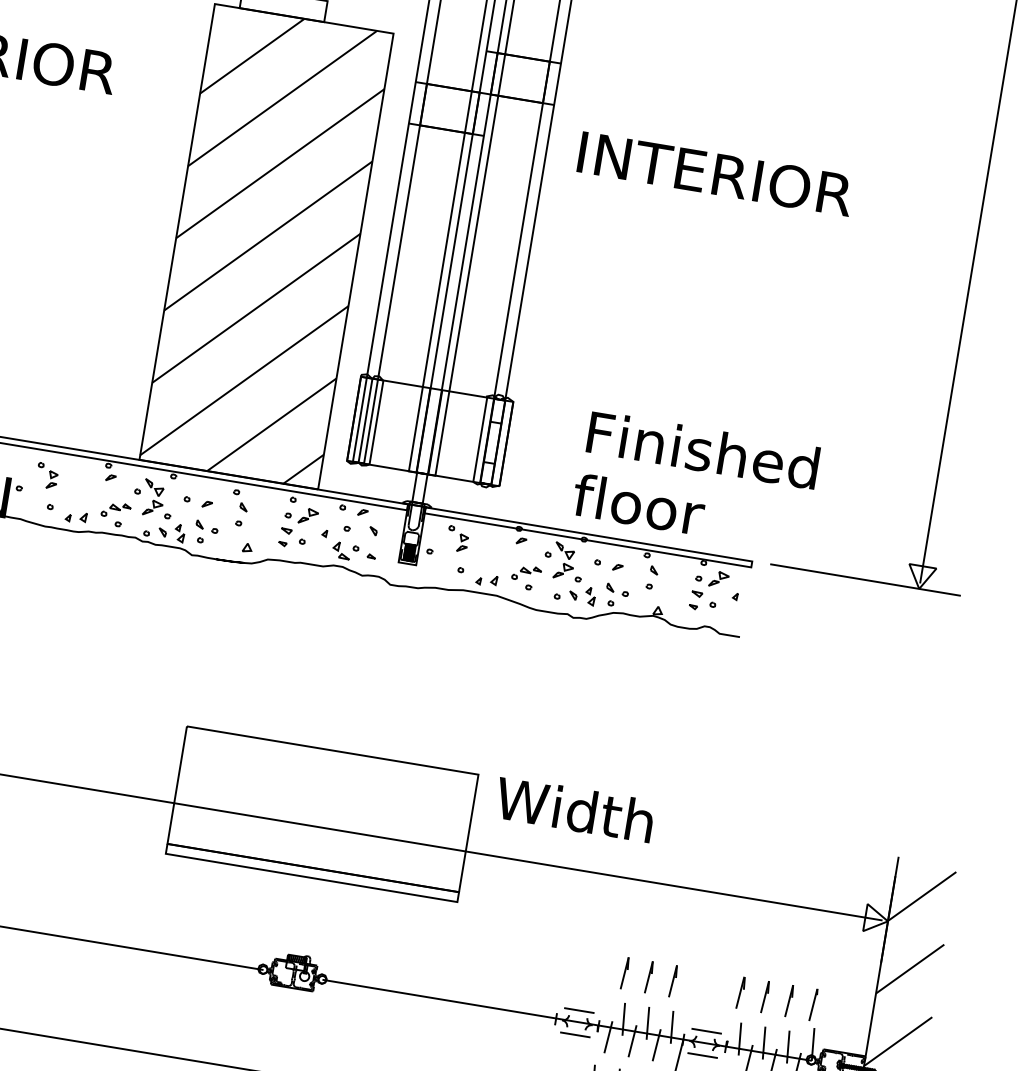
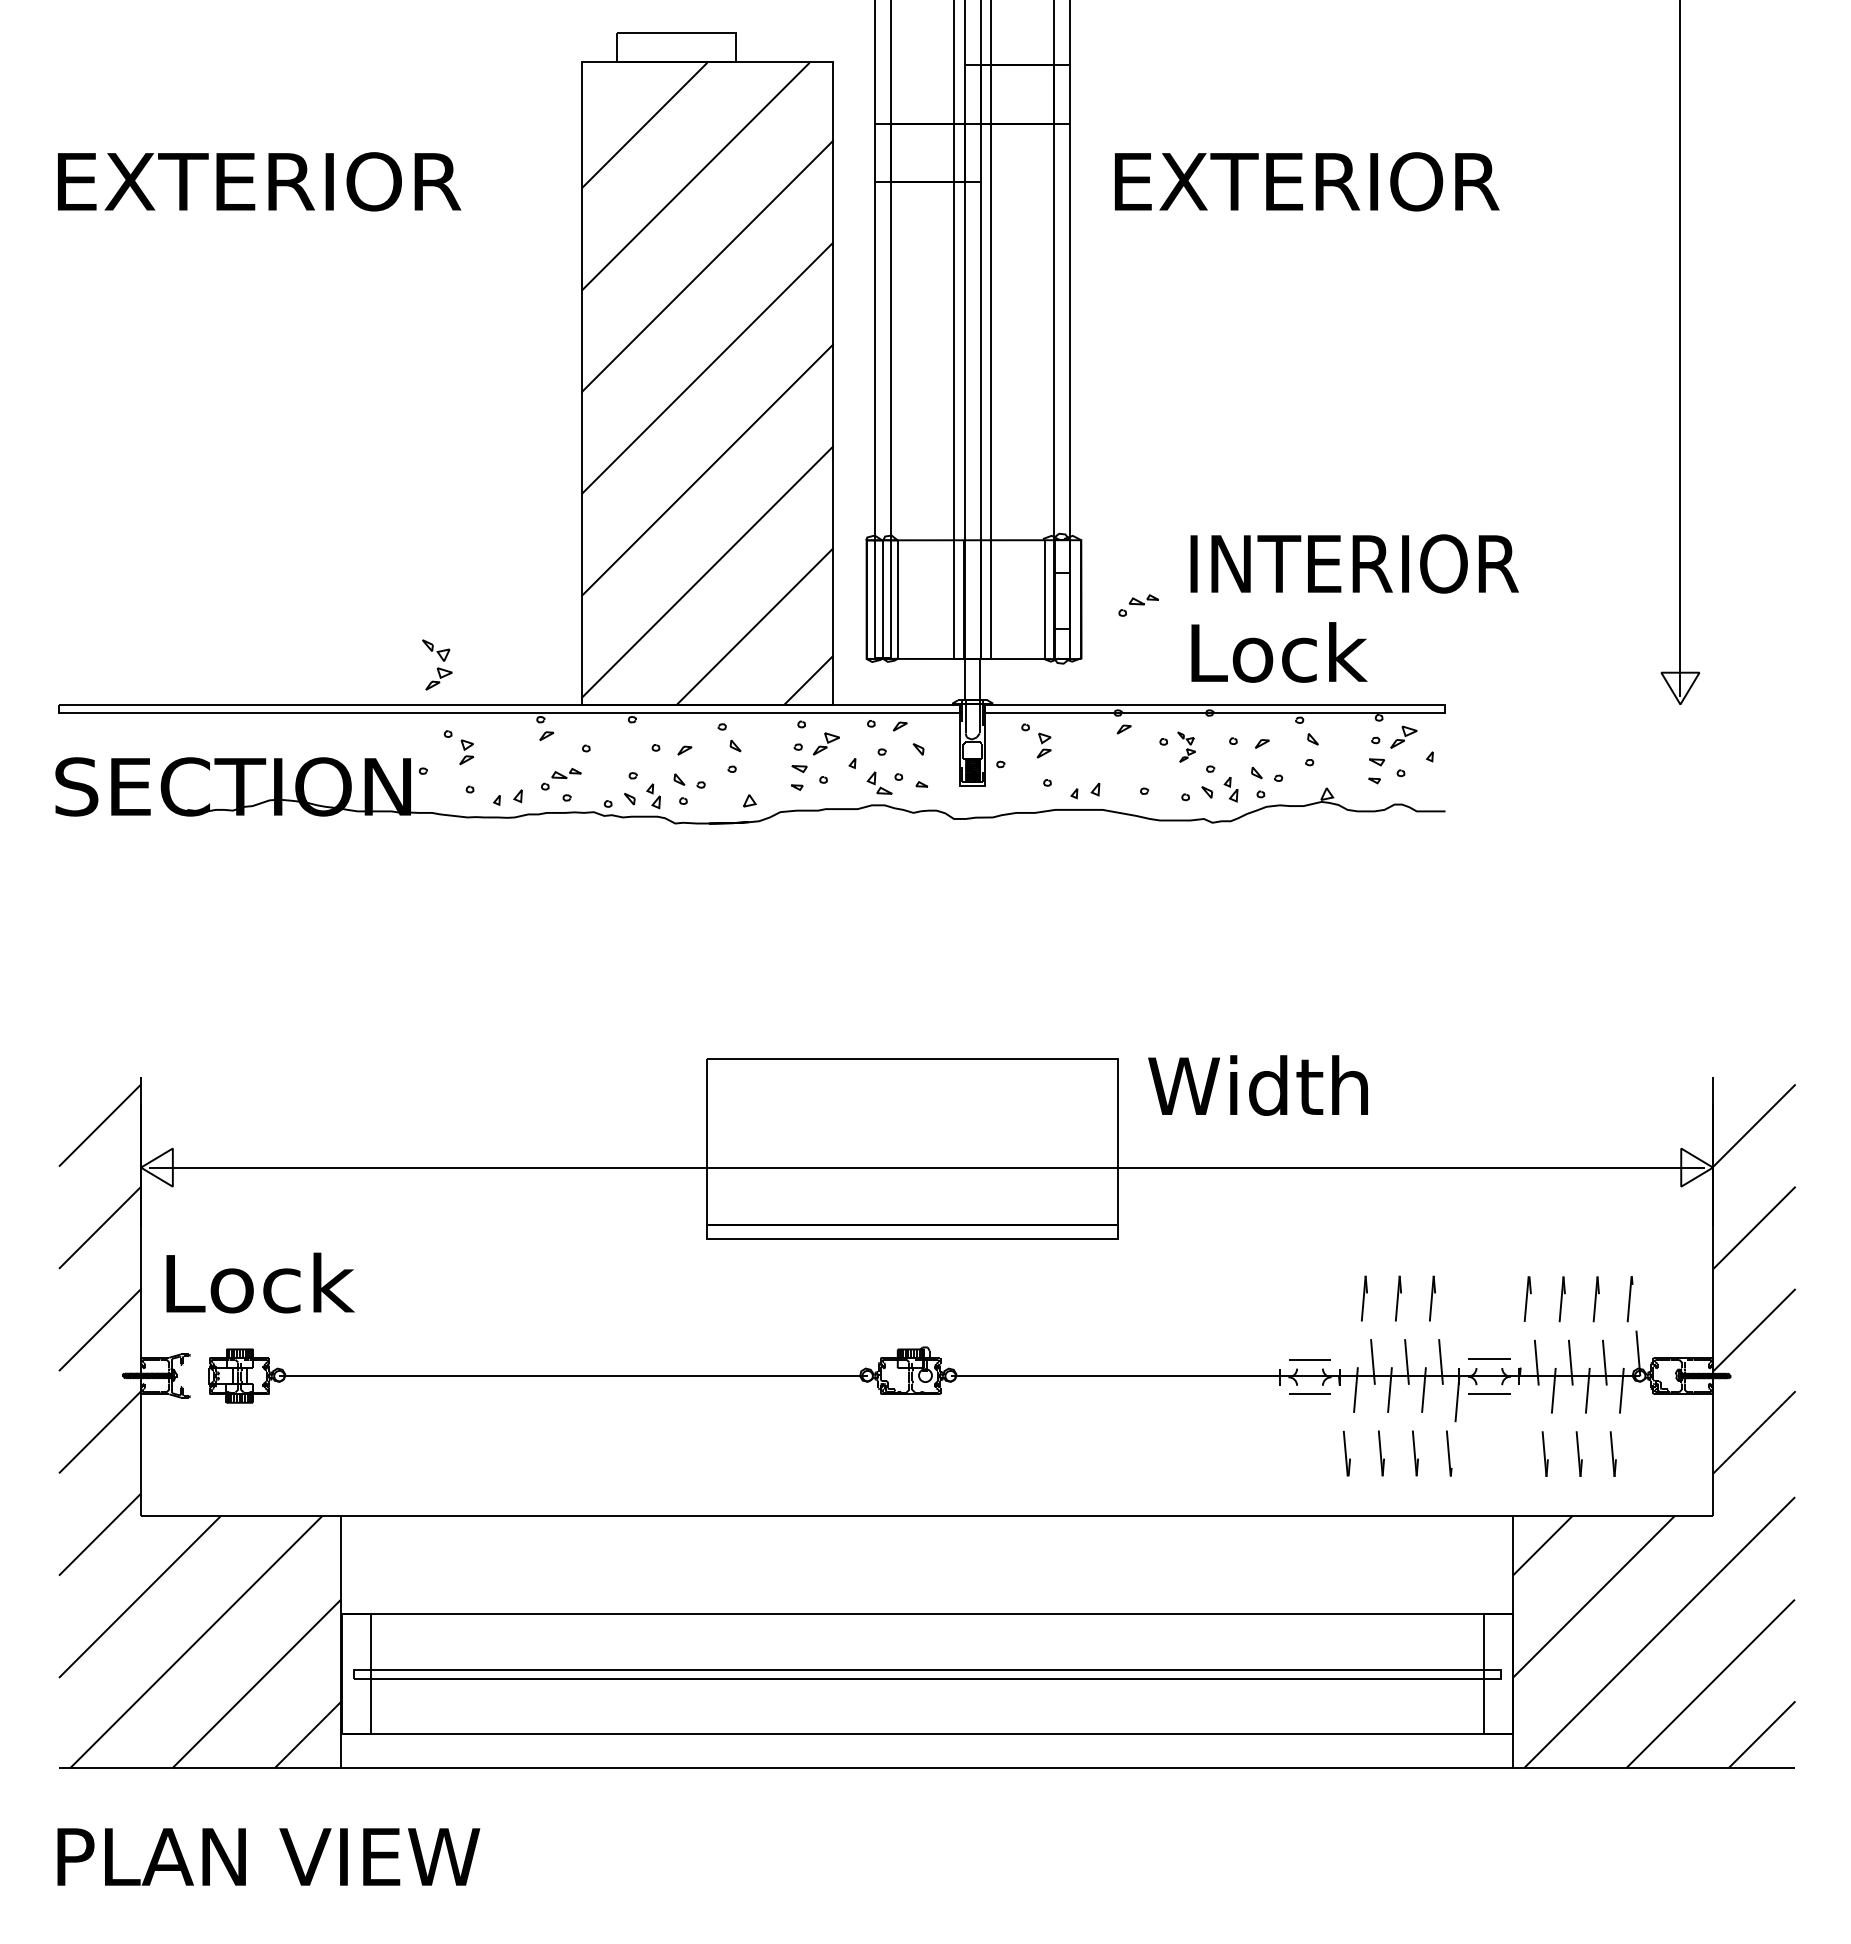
text: (715, 173) -> (1306, 181), INTERIOR -> EXTERIOR
text: (704, 450) -> (1354, 563), Finished -> INTERIOR
part: (153, 497) -> (437, 664), moved
text: (638, 504) -> (1276, 652), floor -> Lock
part: (563, 560) -> (1186, 746), size x0.6
part: (526, 573) -> (1138, 605), moved
line: (865, 579) -> (1604, 704), removed

